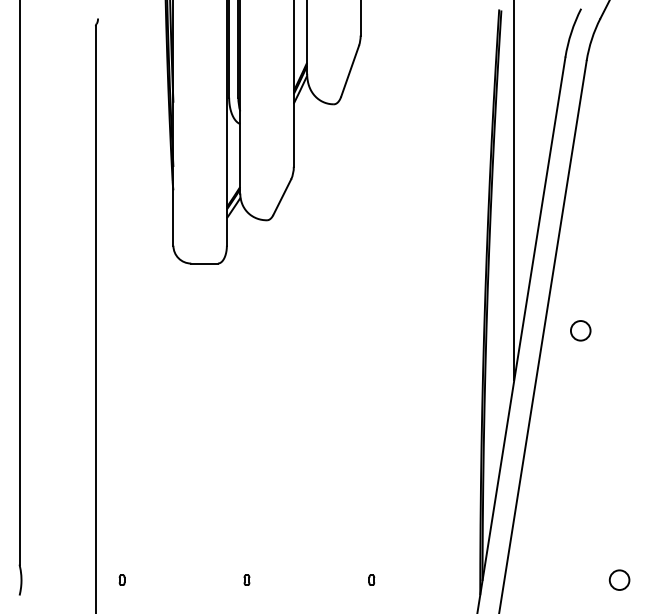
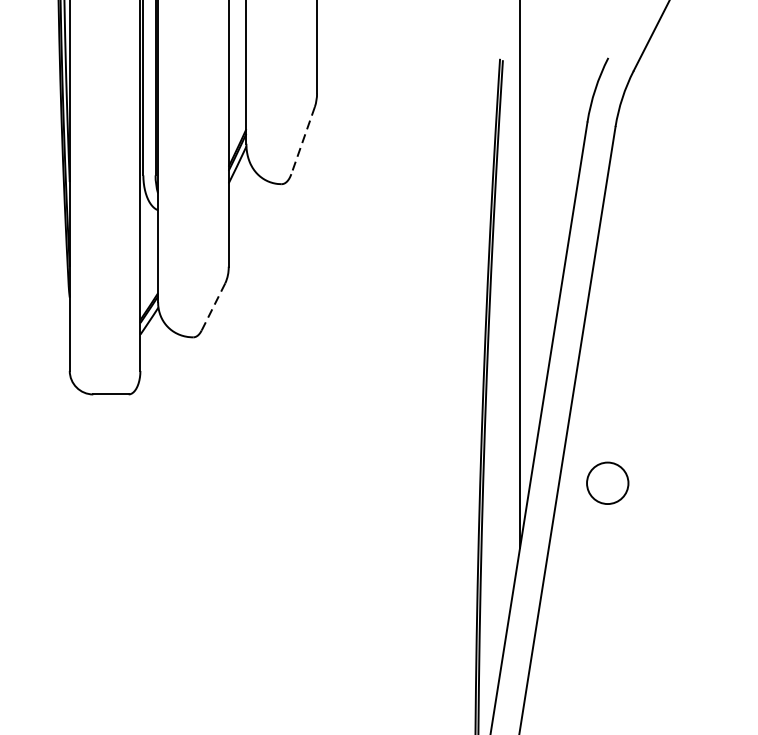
line: (350, 71) -> (303, 140), solid -> dashed
line: (282, 197) -> (213, 307), solid -> dashed
circle: (580, 330) -> (607, 482), size x1.6

